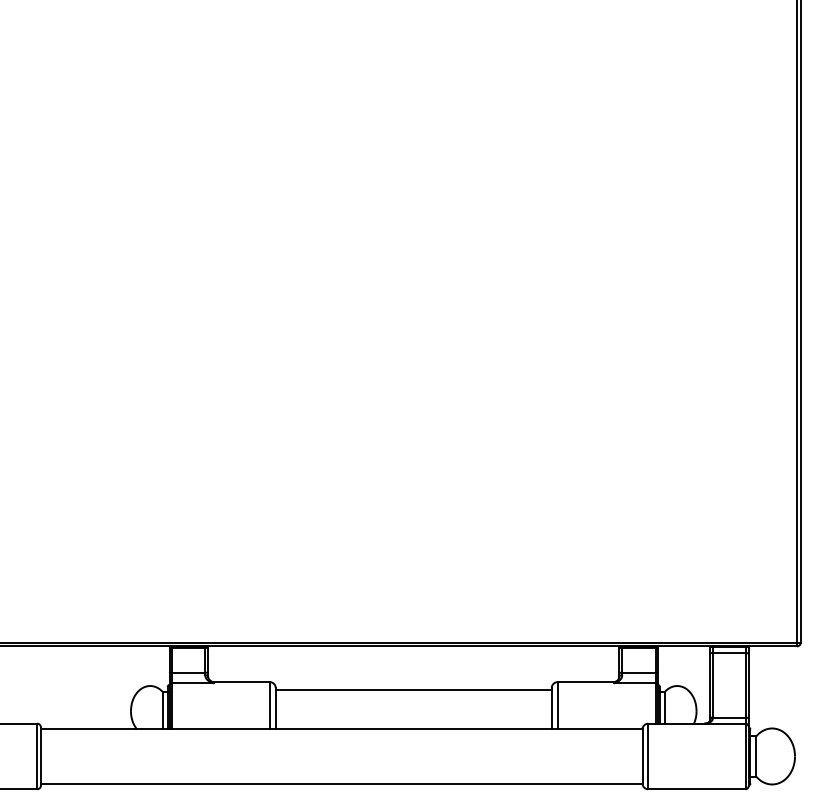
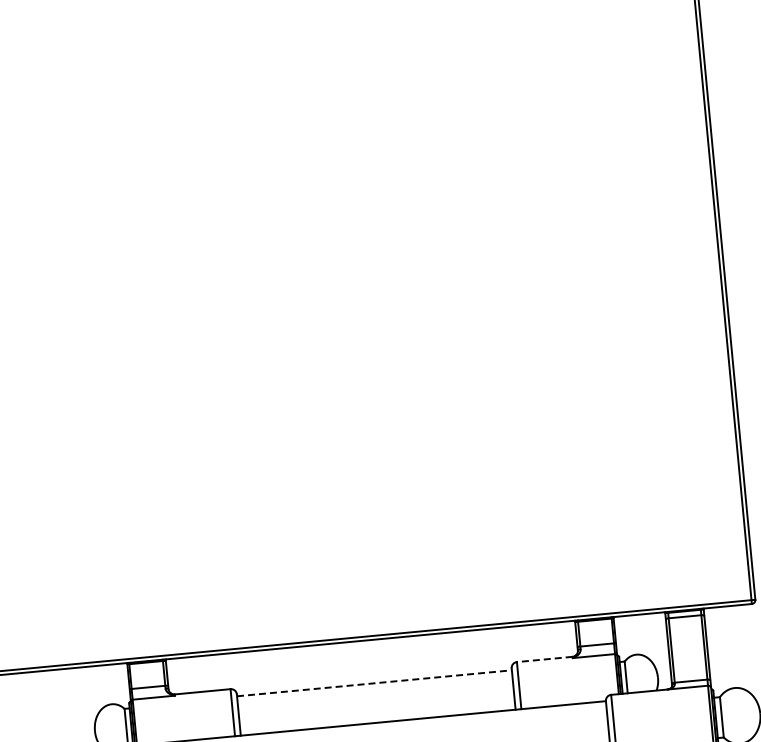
line: (585, 682) -> (544, 659), solid -> dashed
line: (414, 689) -> (375, 682), solid -> dashed

